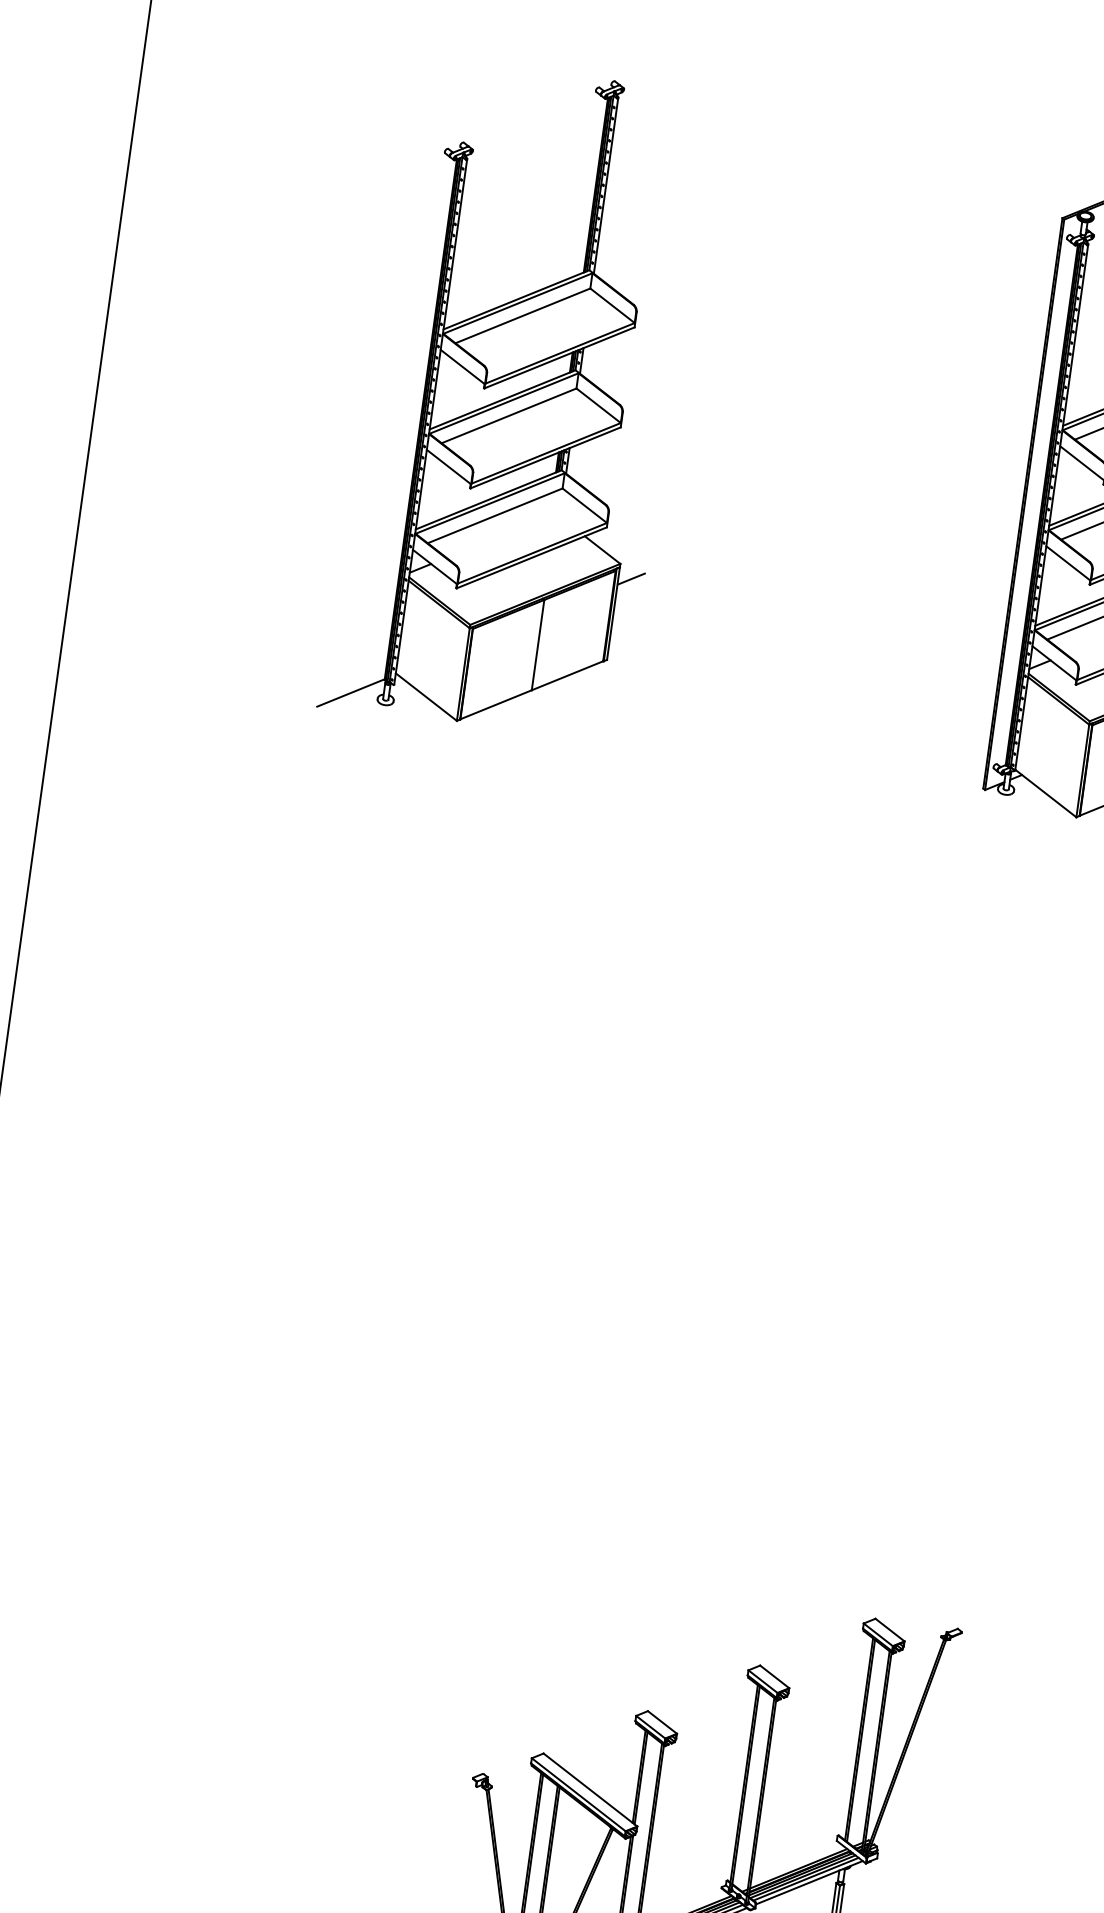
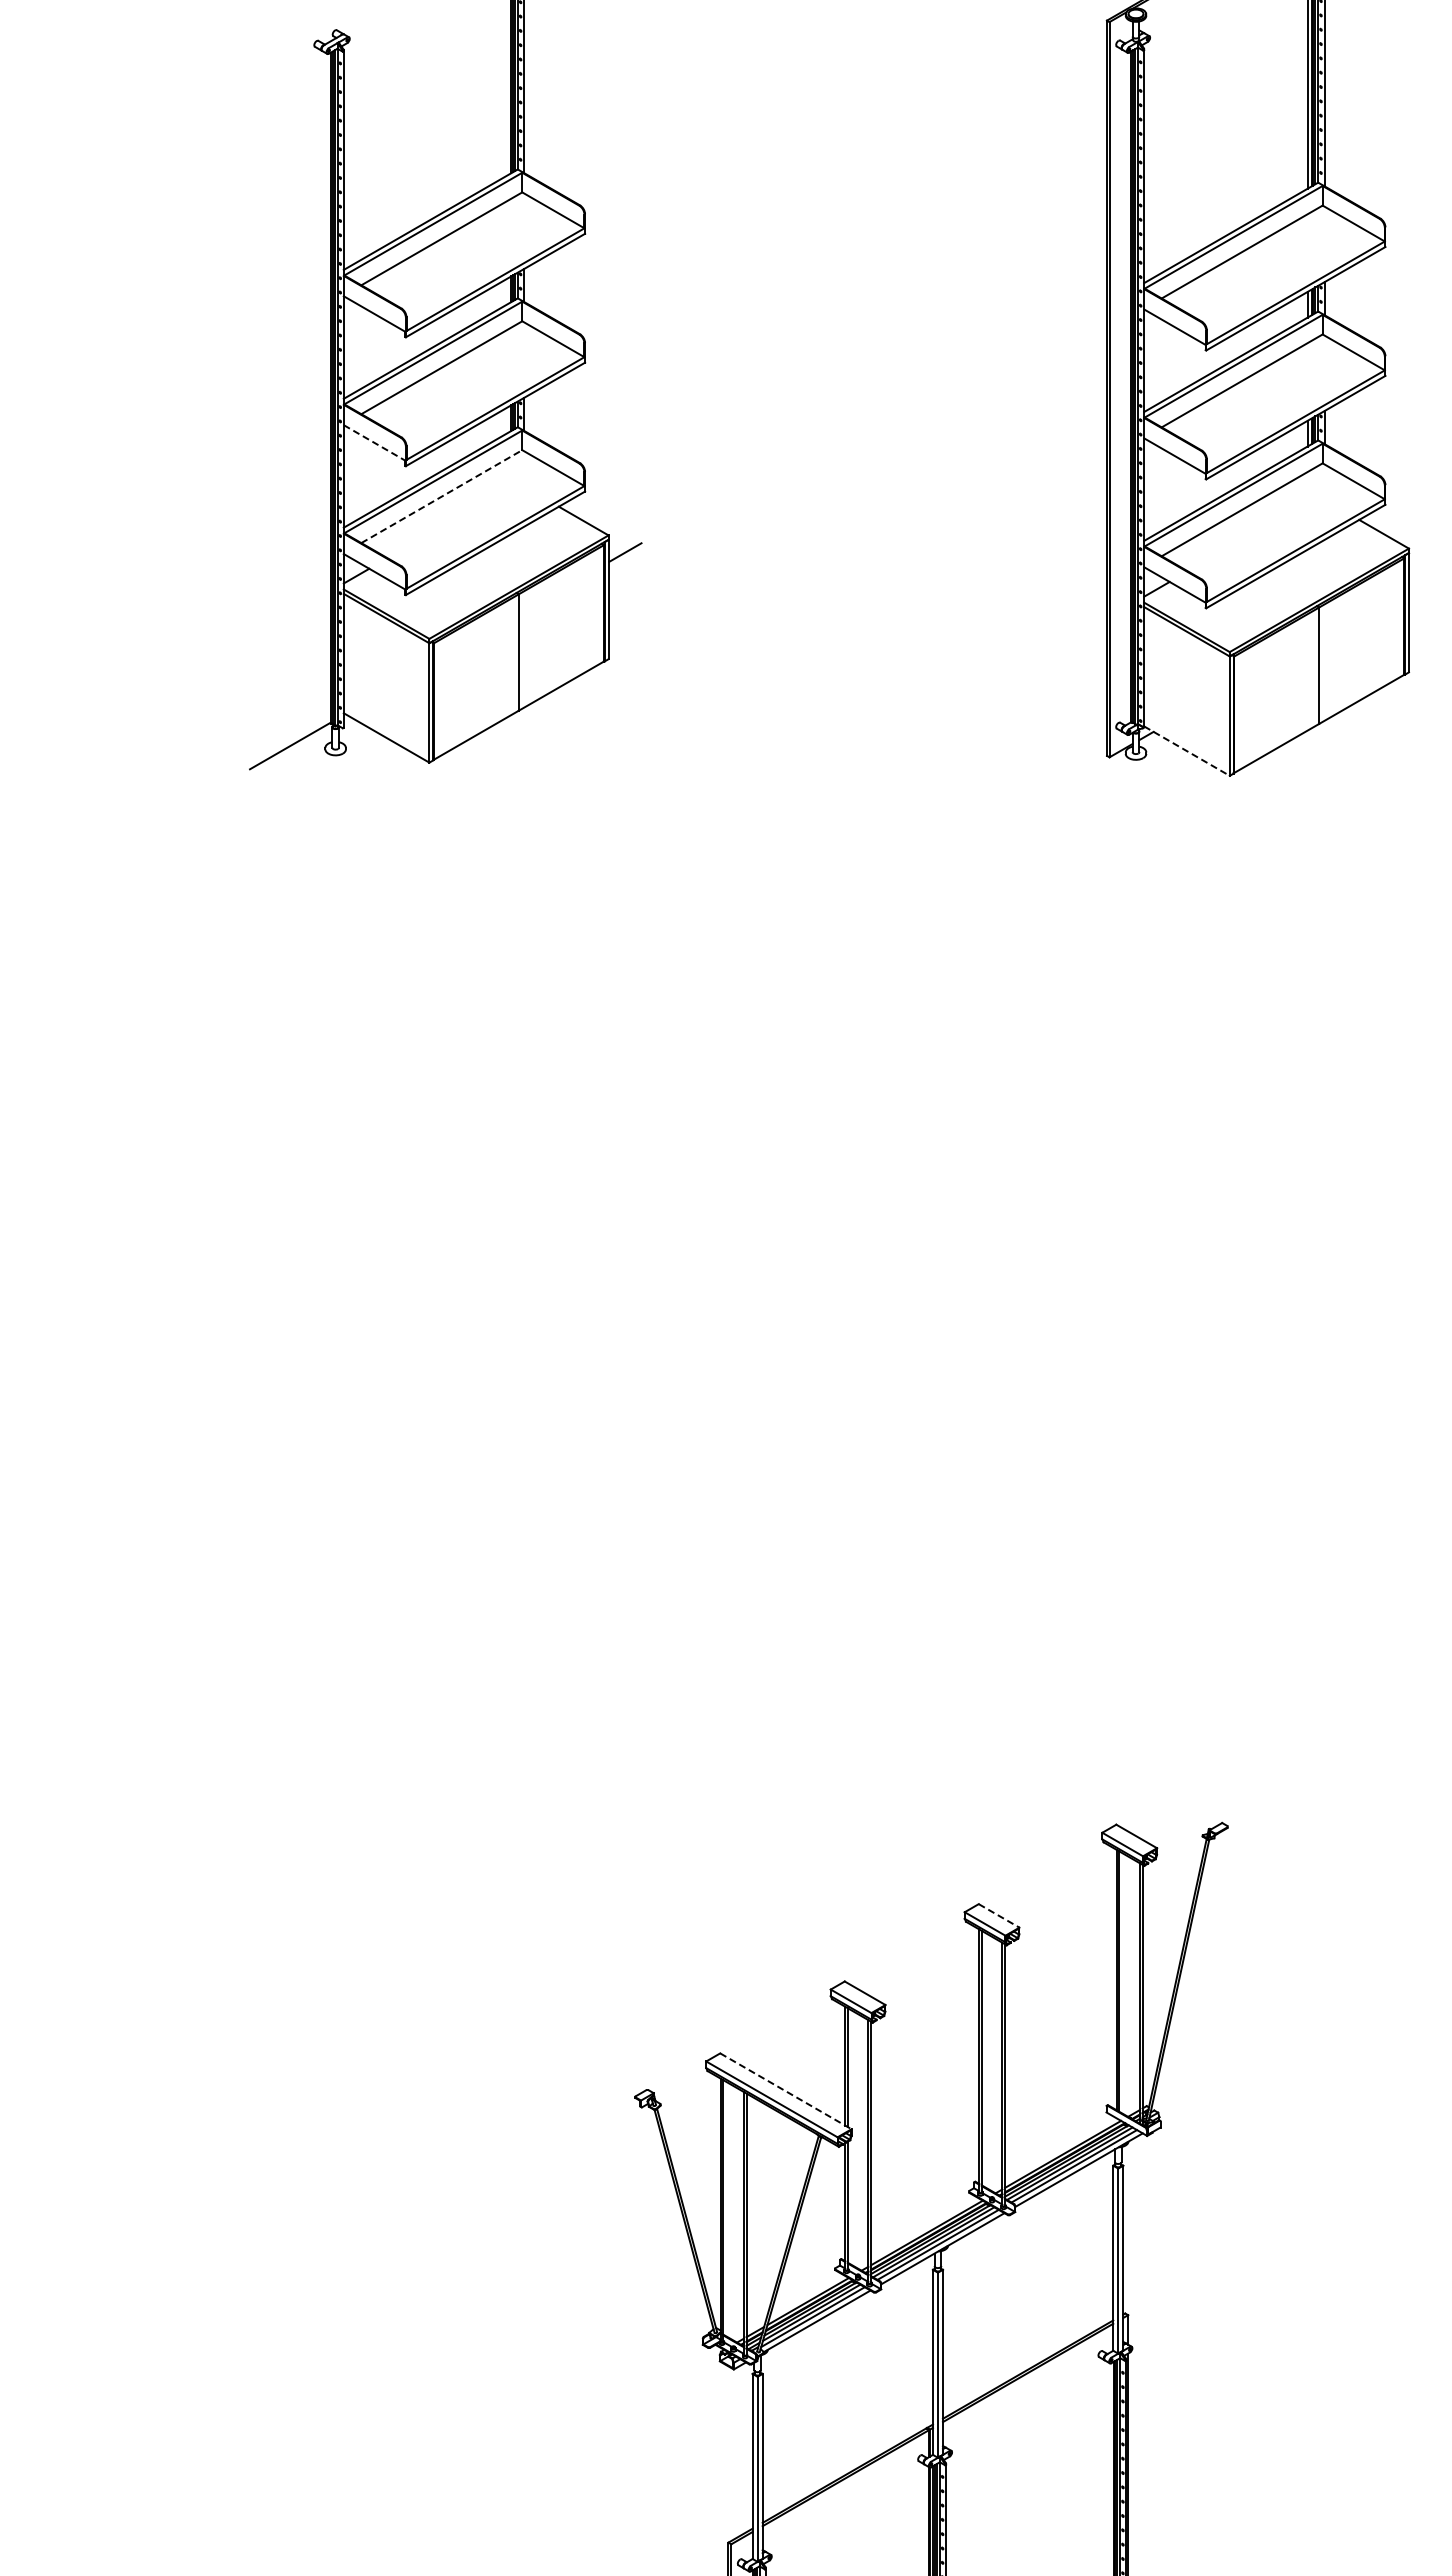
line: (448, 467) -> (374, 443), solid -> dashed
line: (494, 515) -> (441, 496), solid -> dashed
line: (1046, 793) -> (1187, 751), solid -> dashed
line: (775, 1676) -> (999, 1915), solid -> dashed
line: (590, 1790) -> (785, 2091), solid -> dashed

